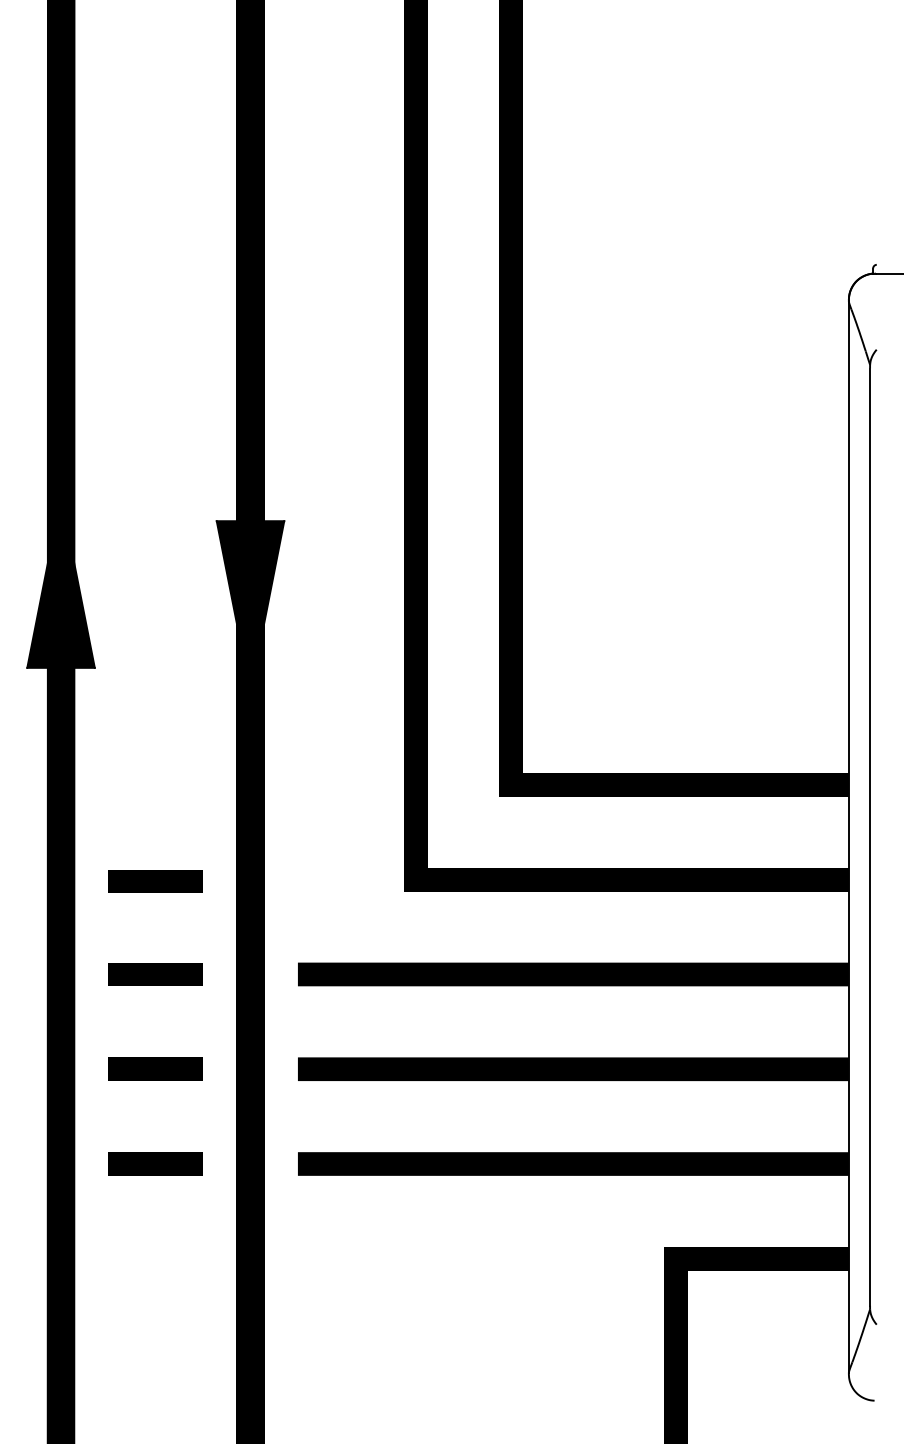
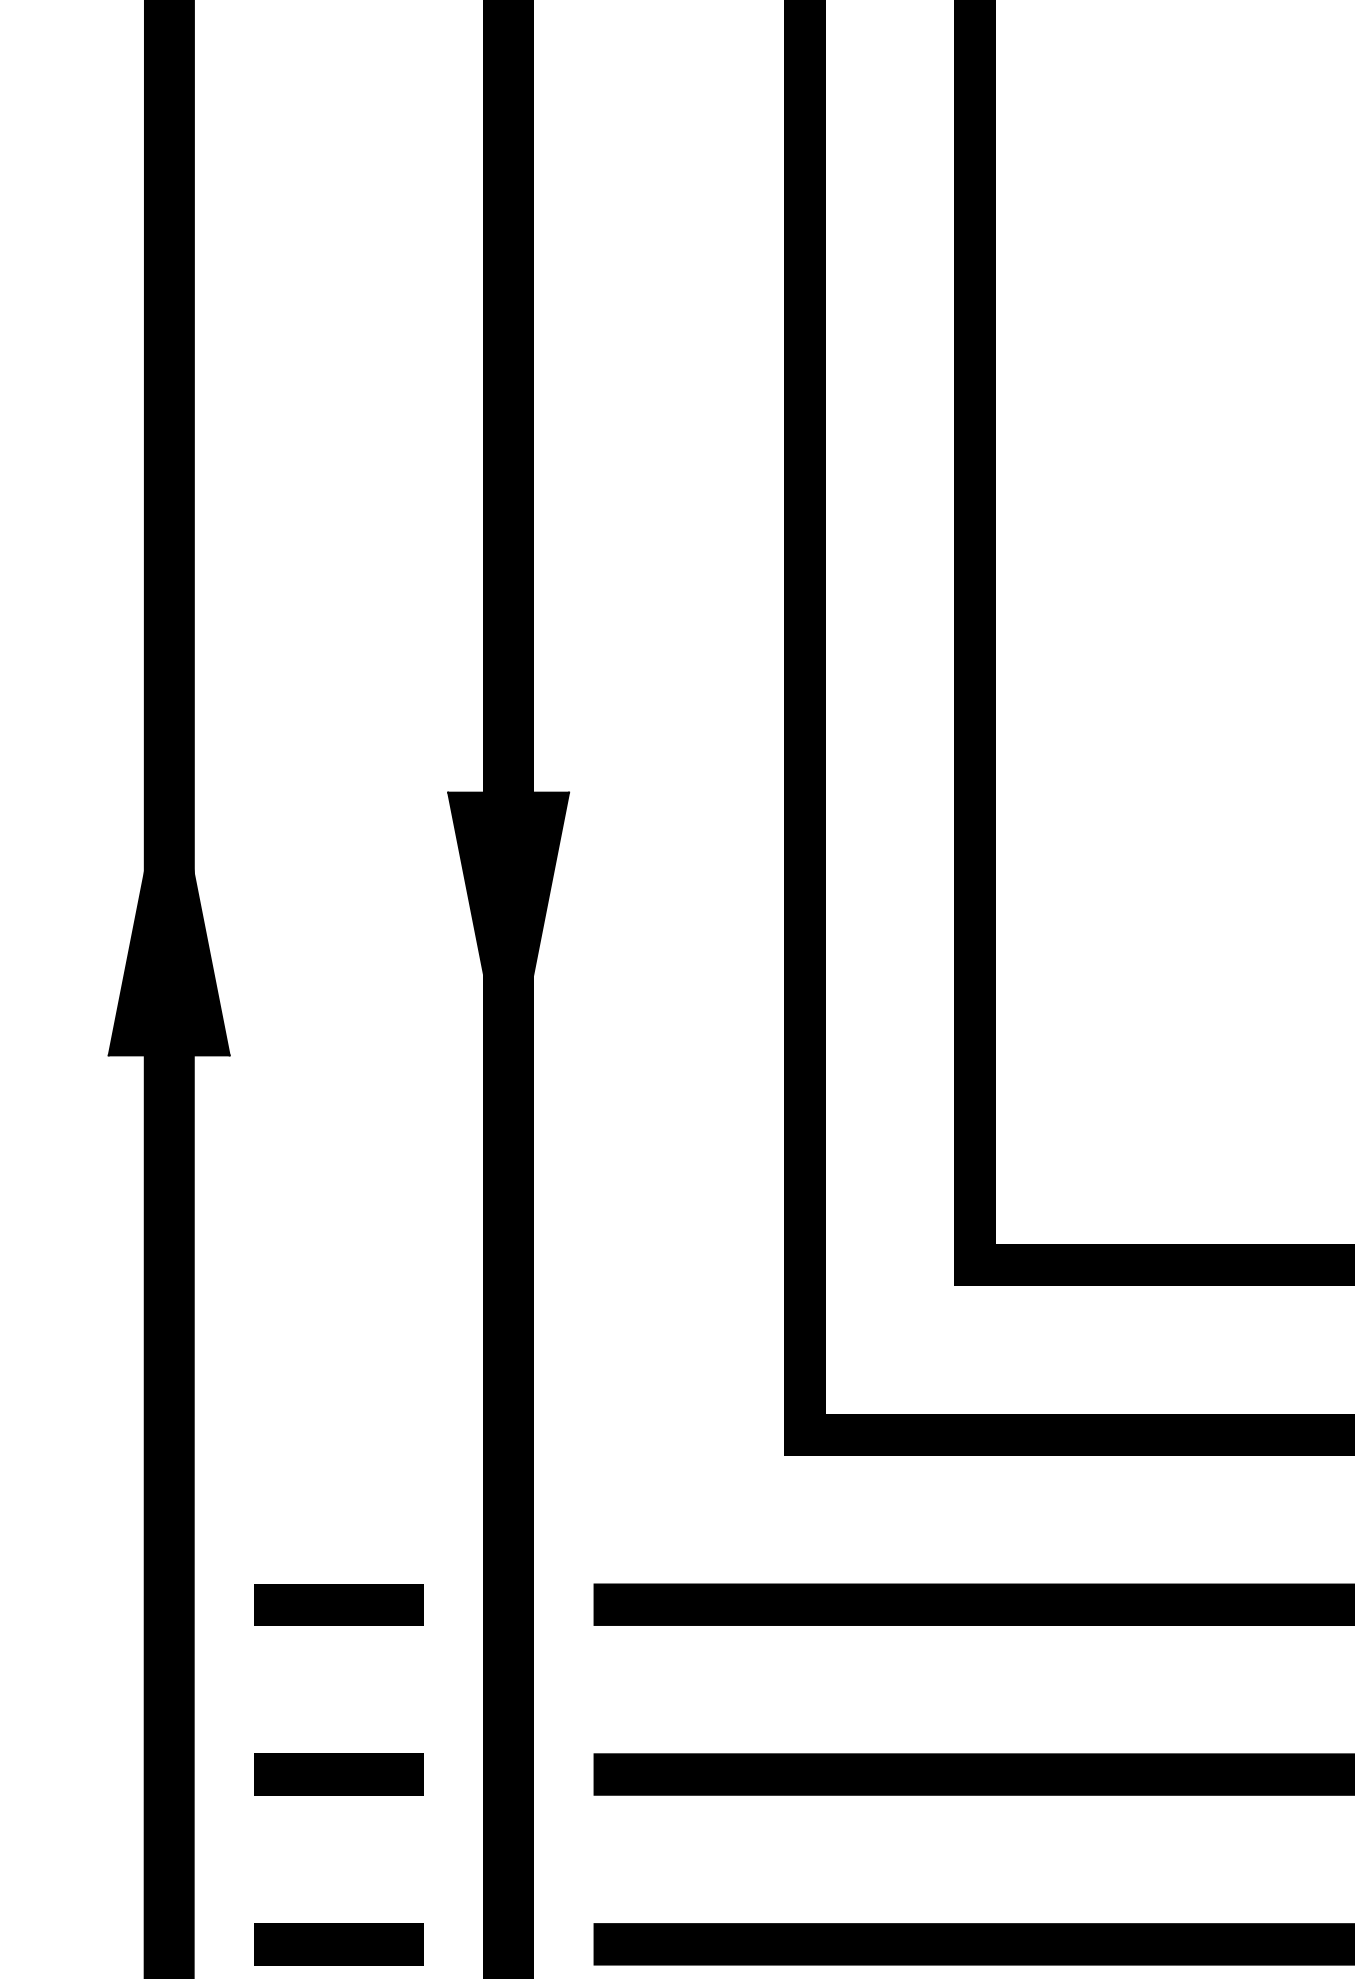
line: (155, 881) -> (338, 1438), removed

